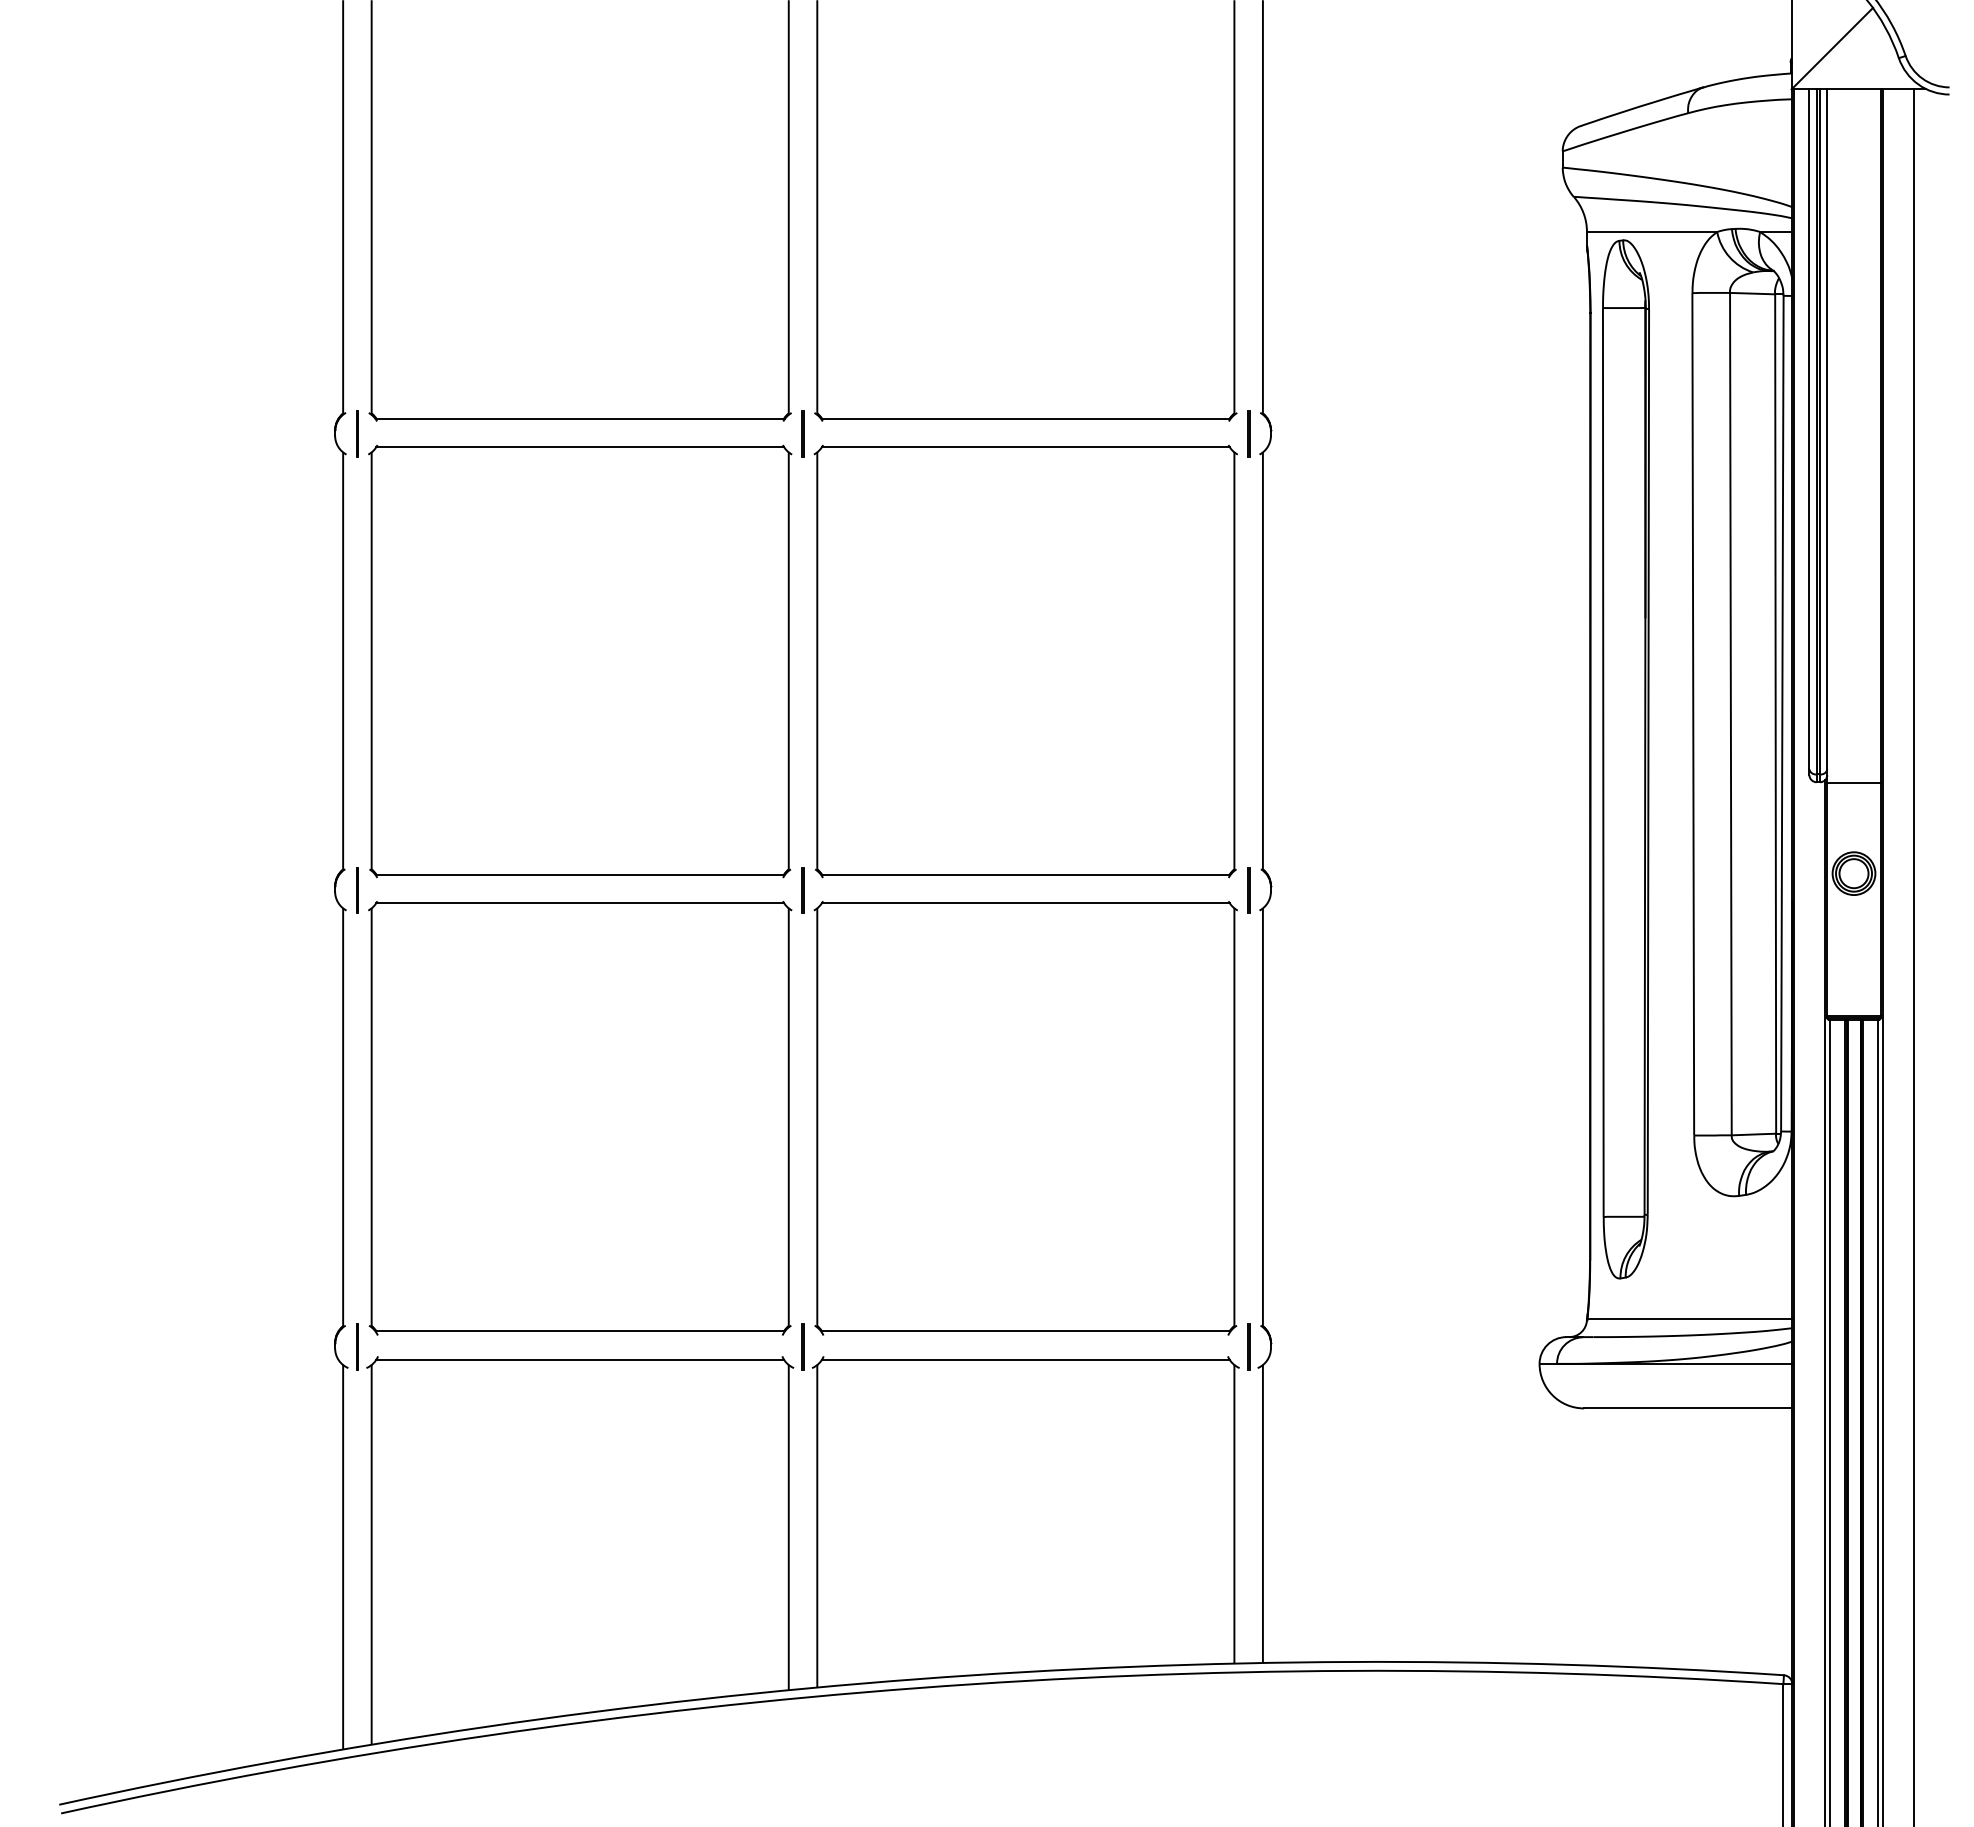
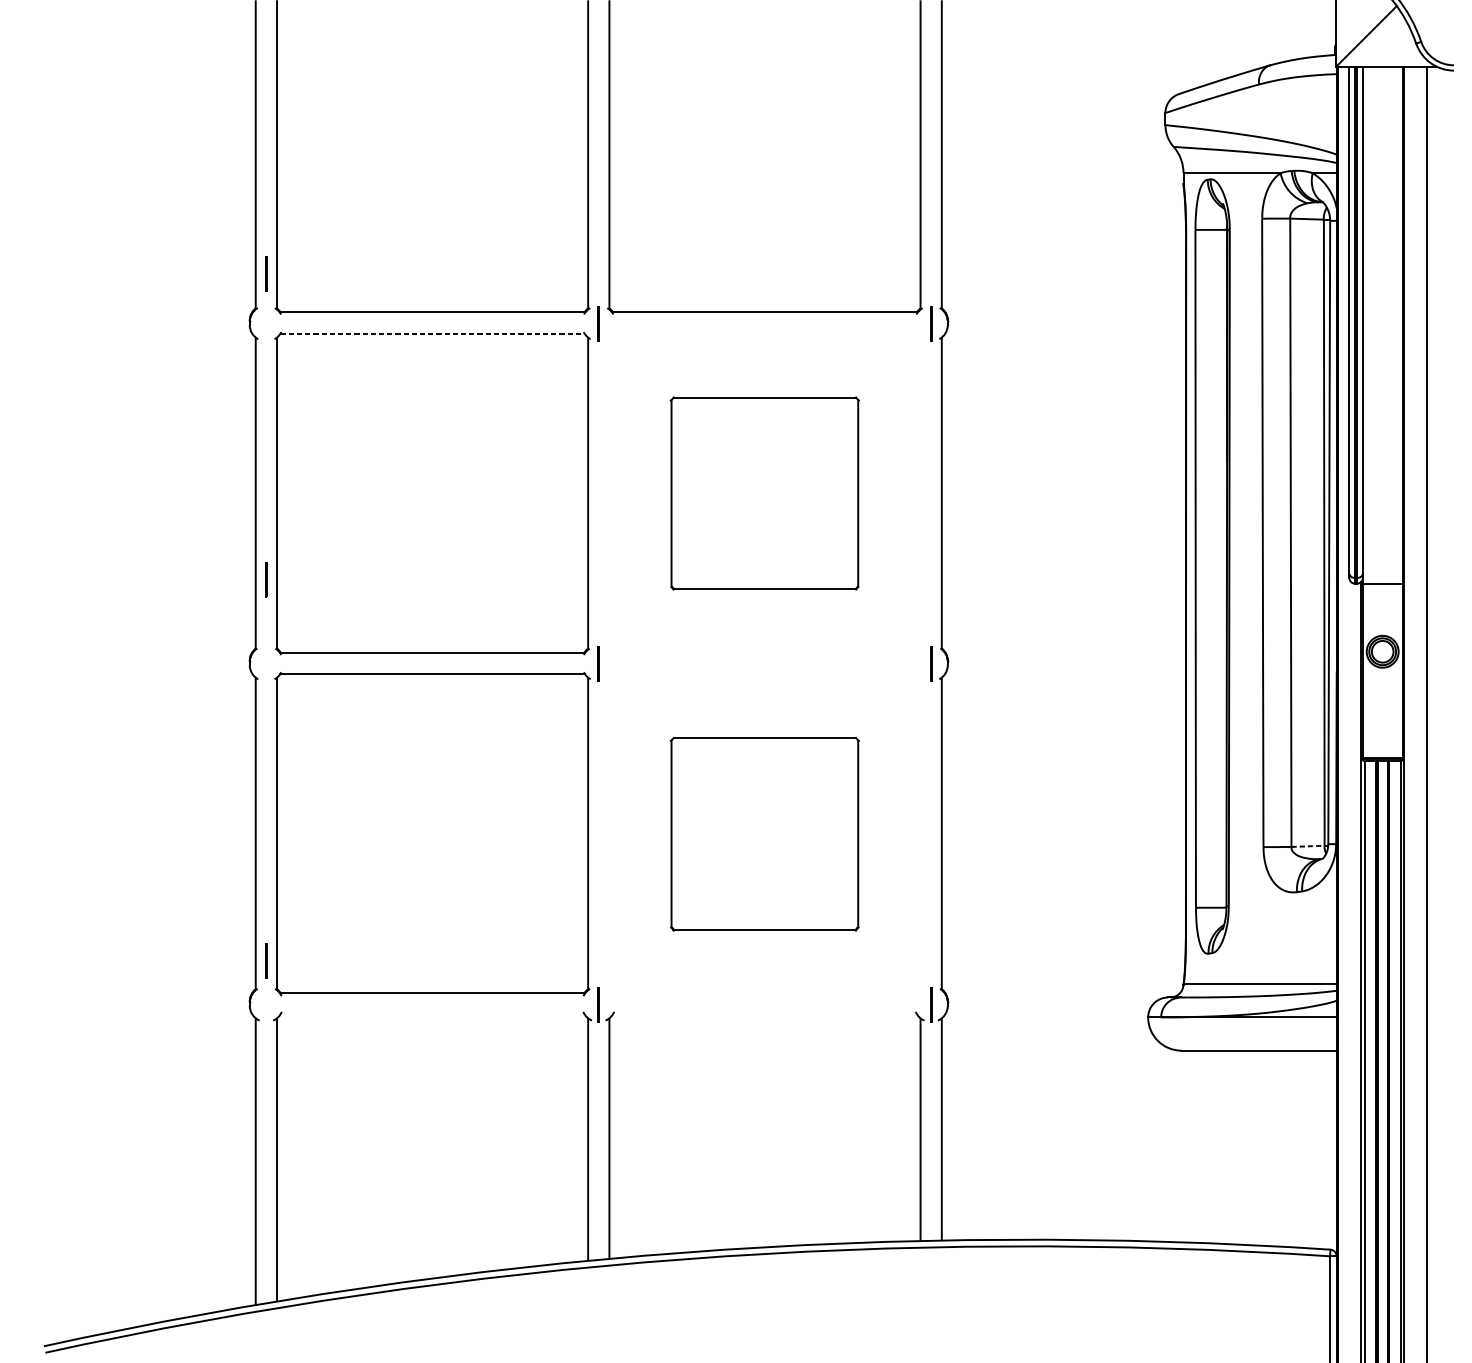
line: (357, 433) -> (266, 273), moved
line: (580, 447) -> (432, 333), solid -> dashed
part: (1025, 661) -> (764, 493), size x0.6
line: (357, 890) -> (266, 580), moved
part: (1025, 1118) -> (764, 834), size x0.6
line: (1754, 1134) -> (1308, 846), solid -> dashed
line: (357, 1346) -> (266, 960), moved
line: (580, 1359) -> (432, 1014), removed
line: (1025, 1359) -> (764, 1014), removed

